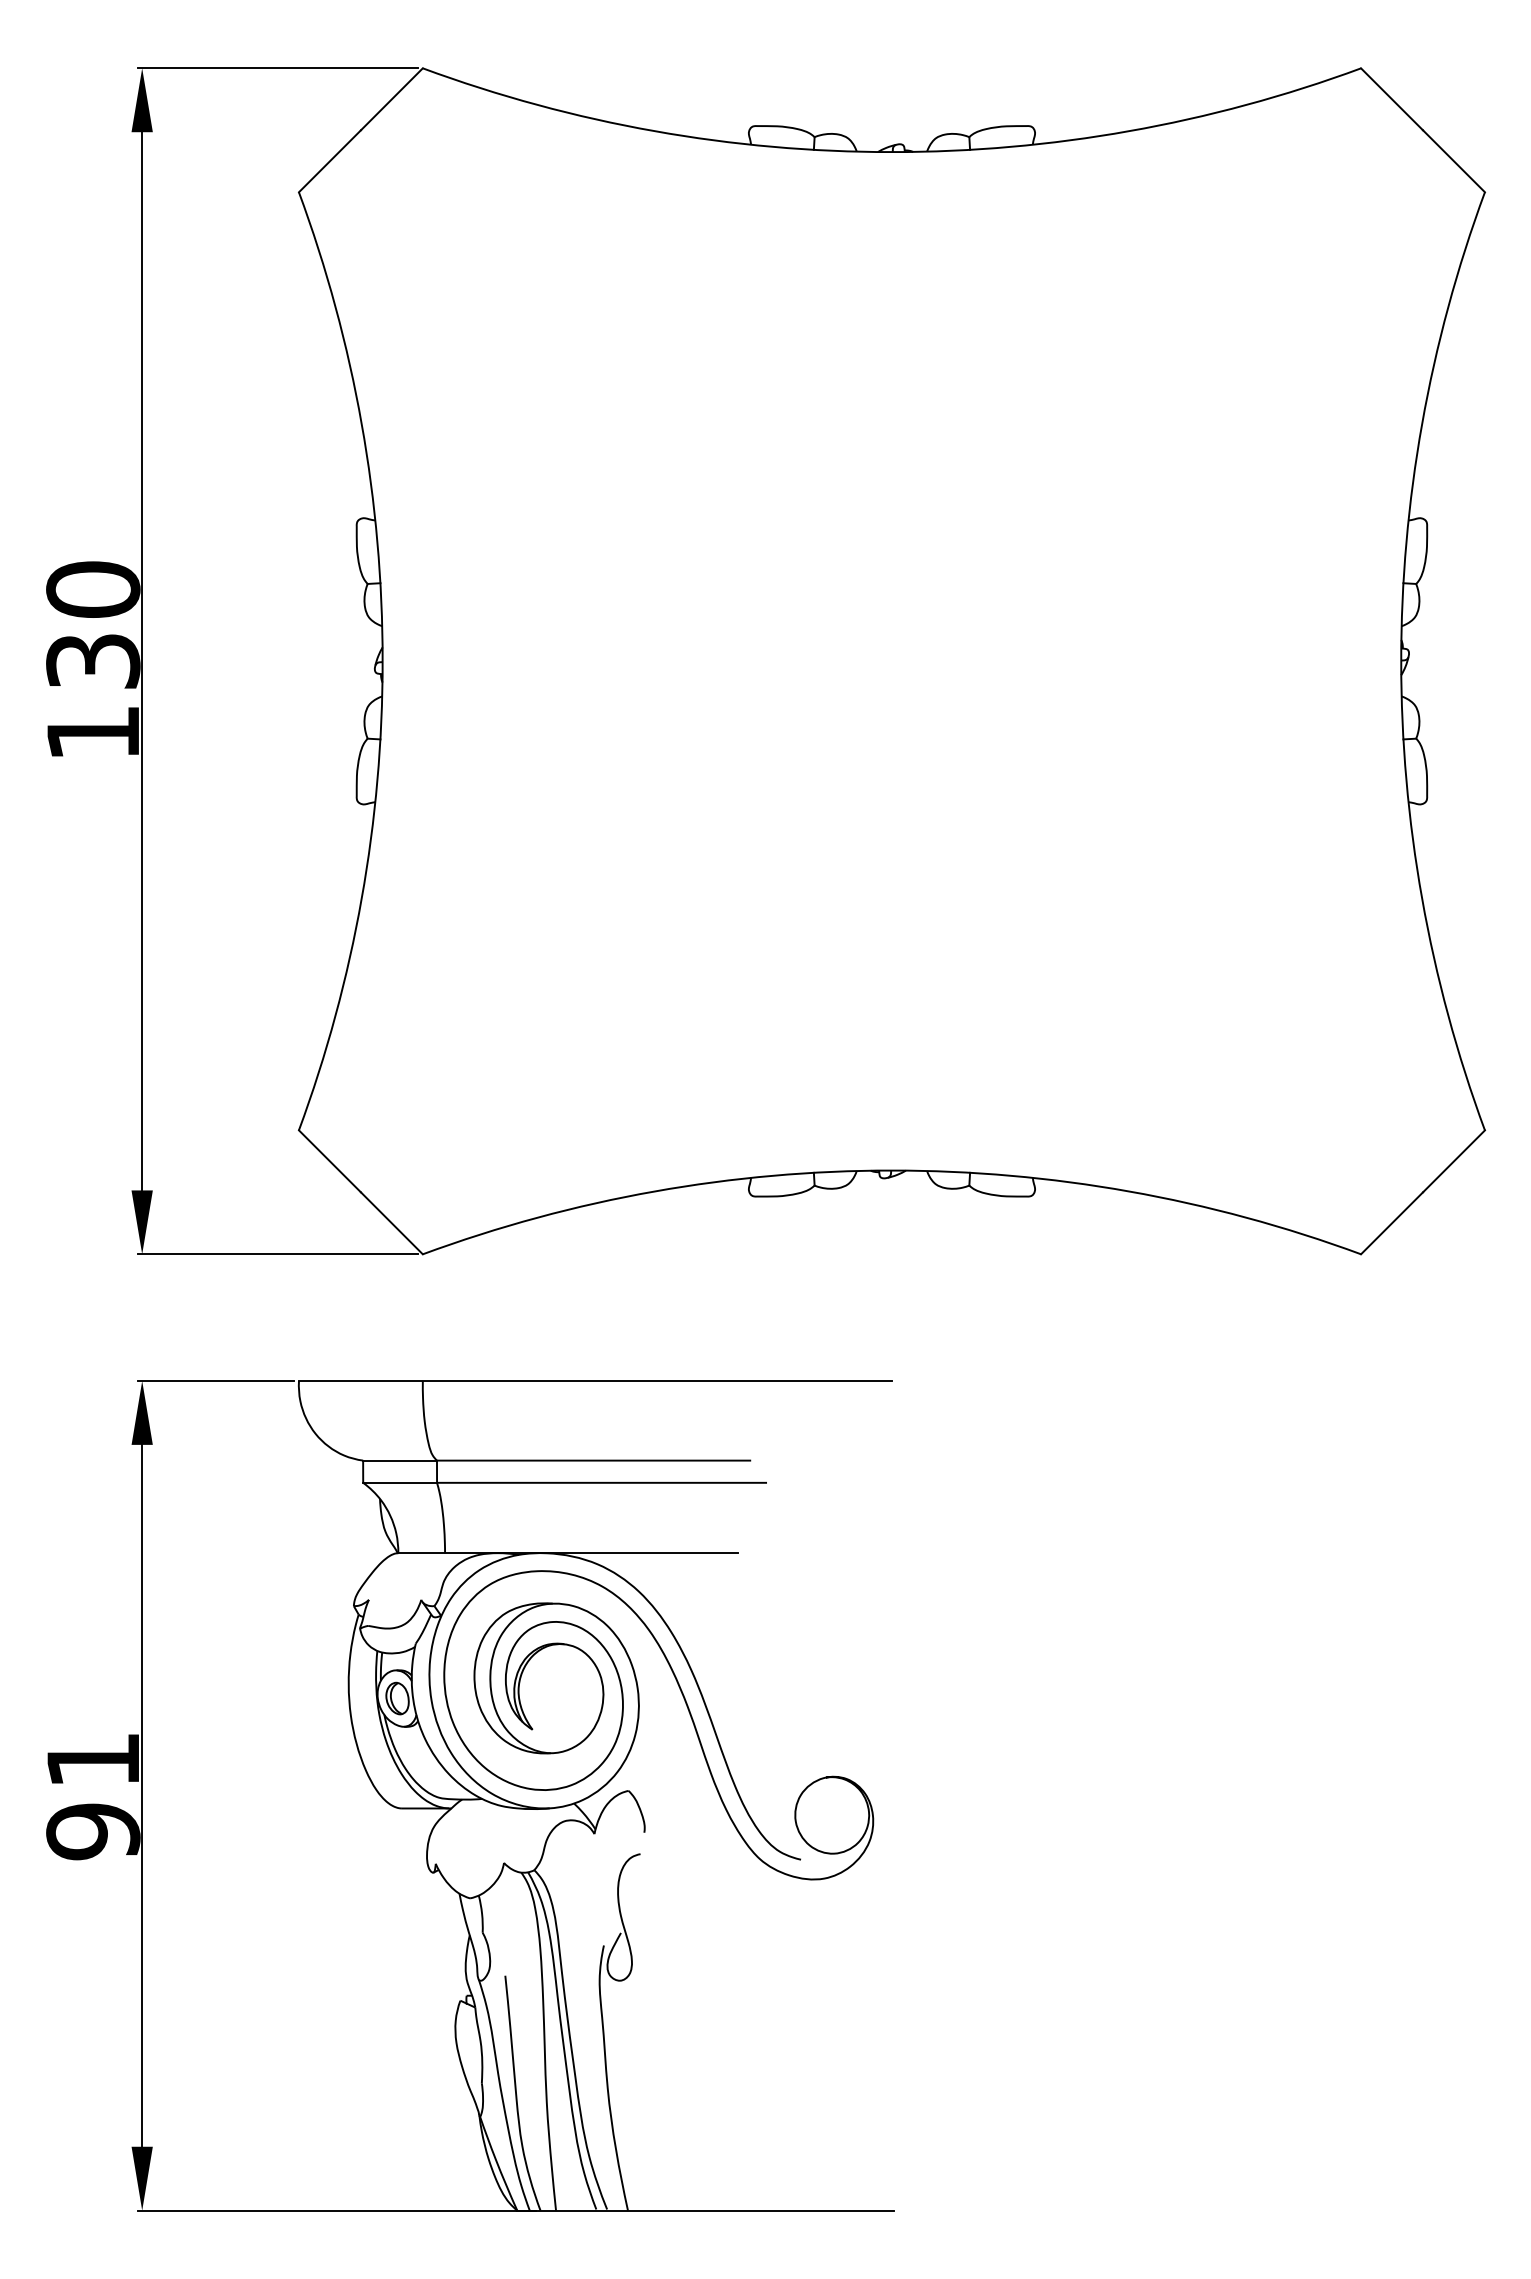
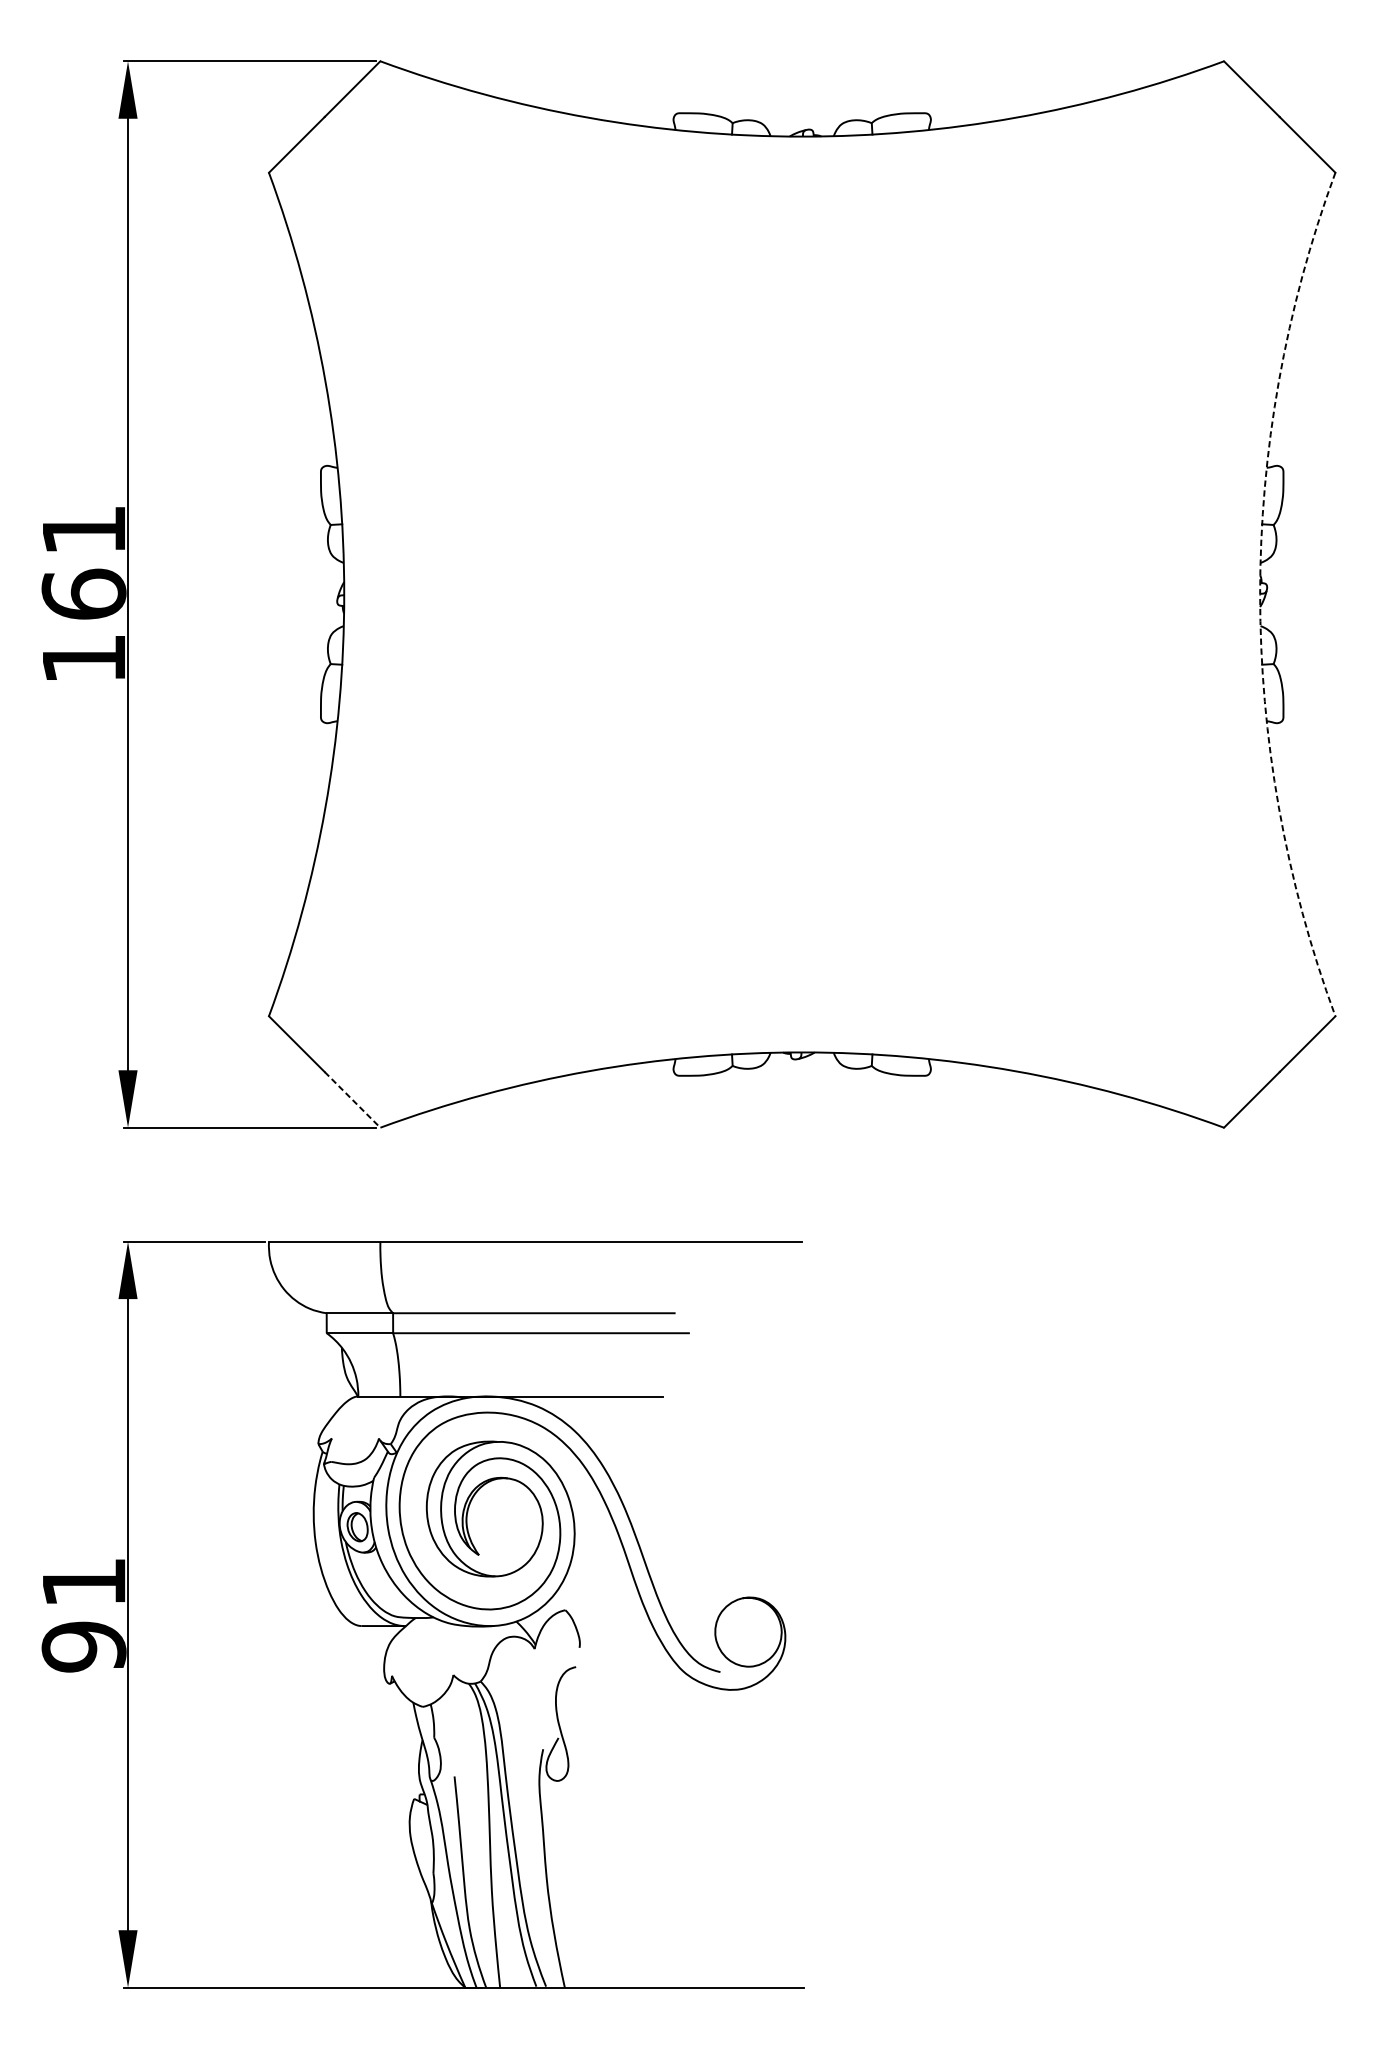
text: (93, 625) -> (84, 562), 130 -> 161
arc: (1401, 661) -> (1260, 594), solid -> dashed
line: (391, 1223) -> (352, 1100), solid -> dashed

